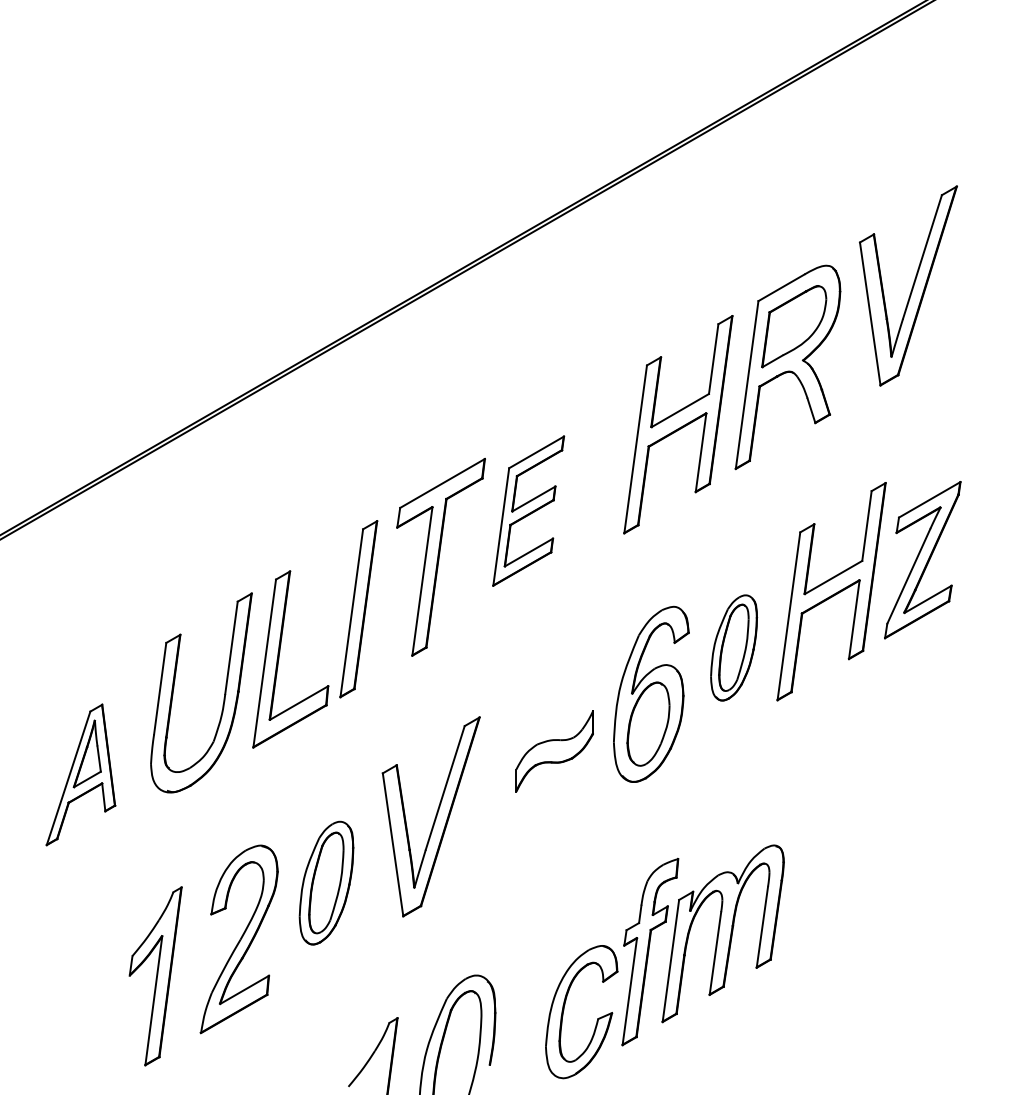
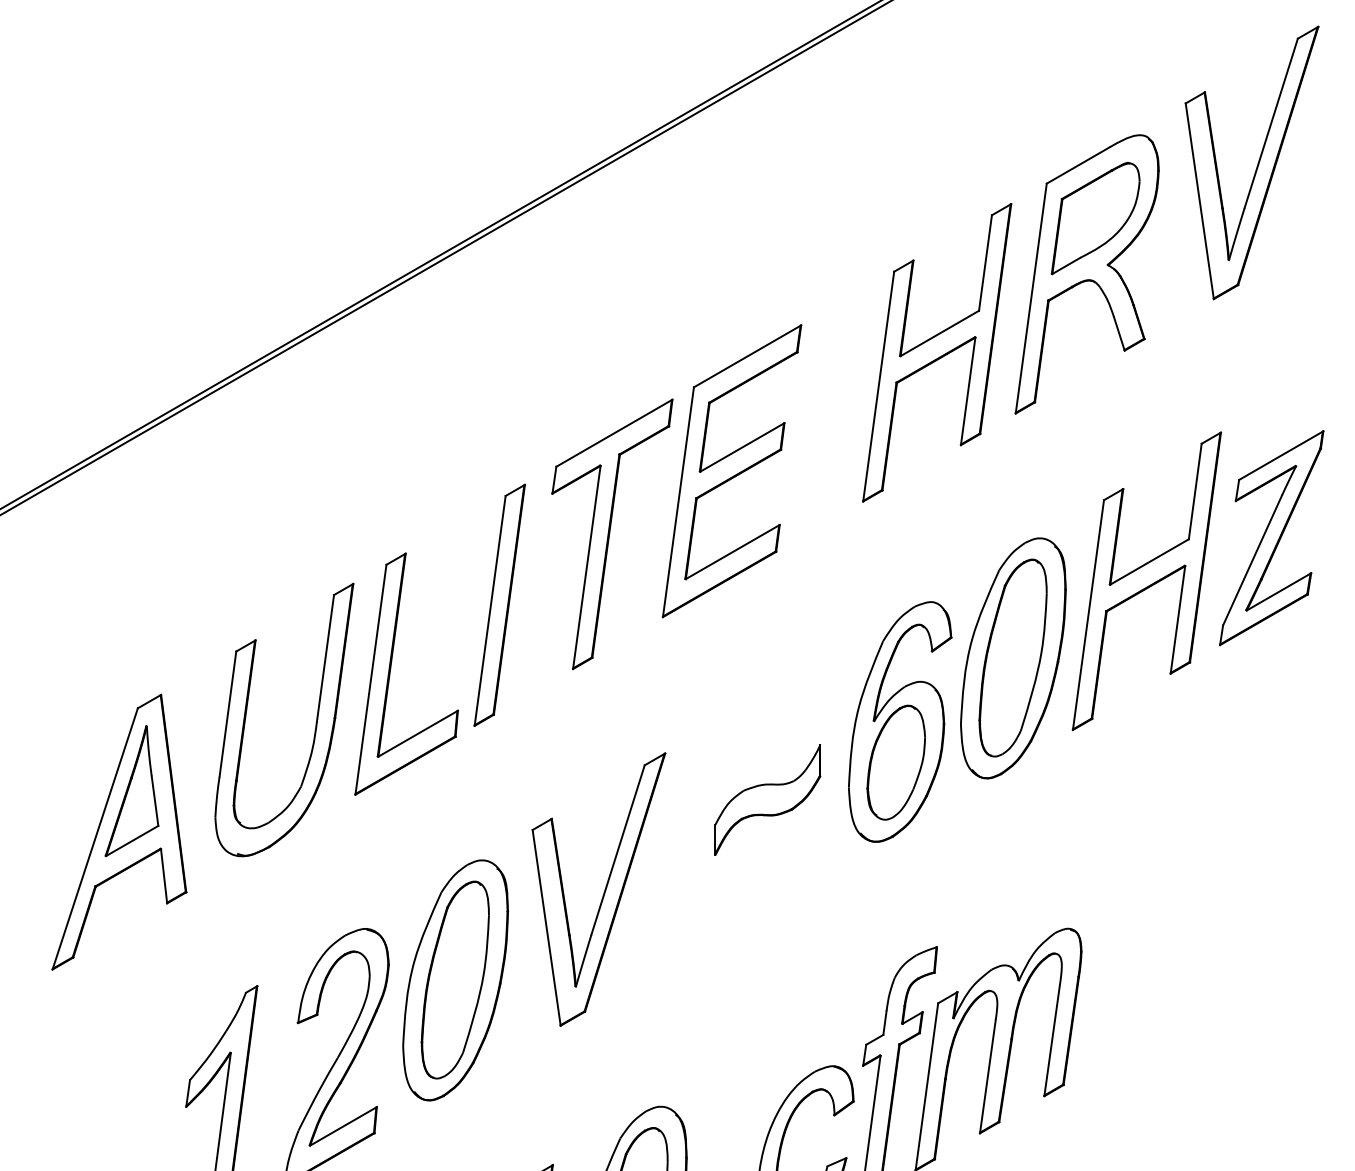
part: (528, 510) -> (732, 470), size x1.43
part: (733, 647) -> (1012, 657), size x1.67
part: (80, 774) -> (118, 831), size x1.43
part: (326, 882) -> (455, 979), size x1.43

